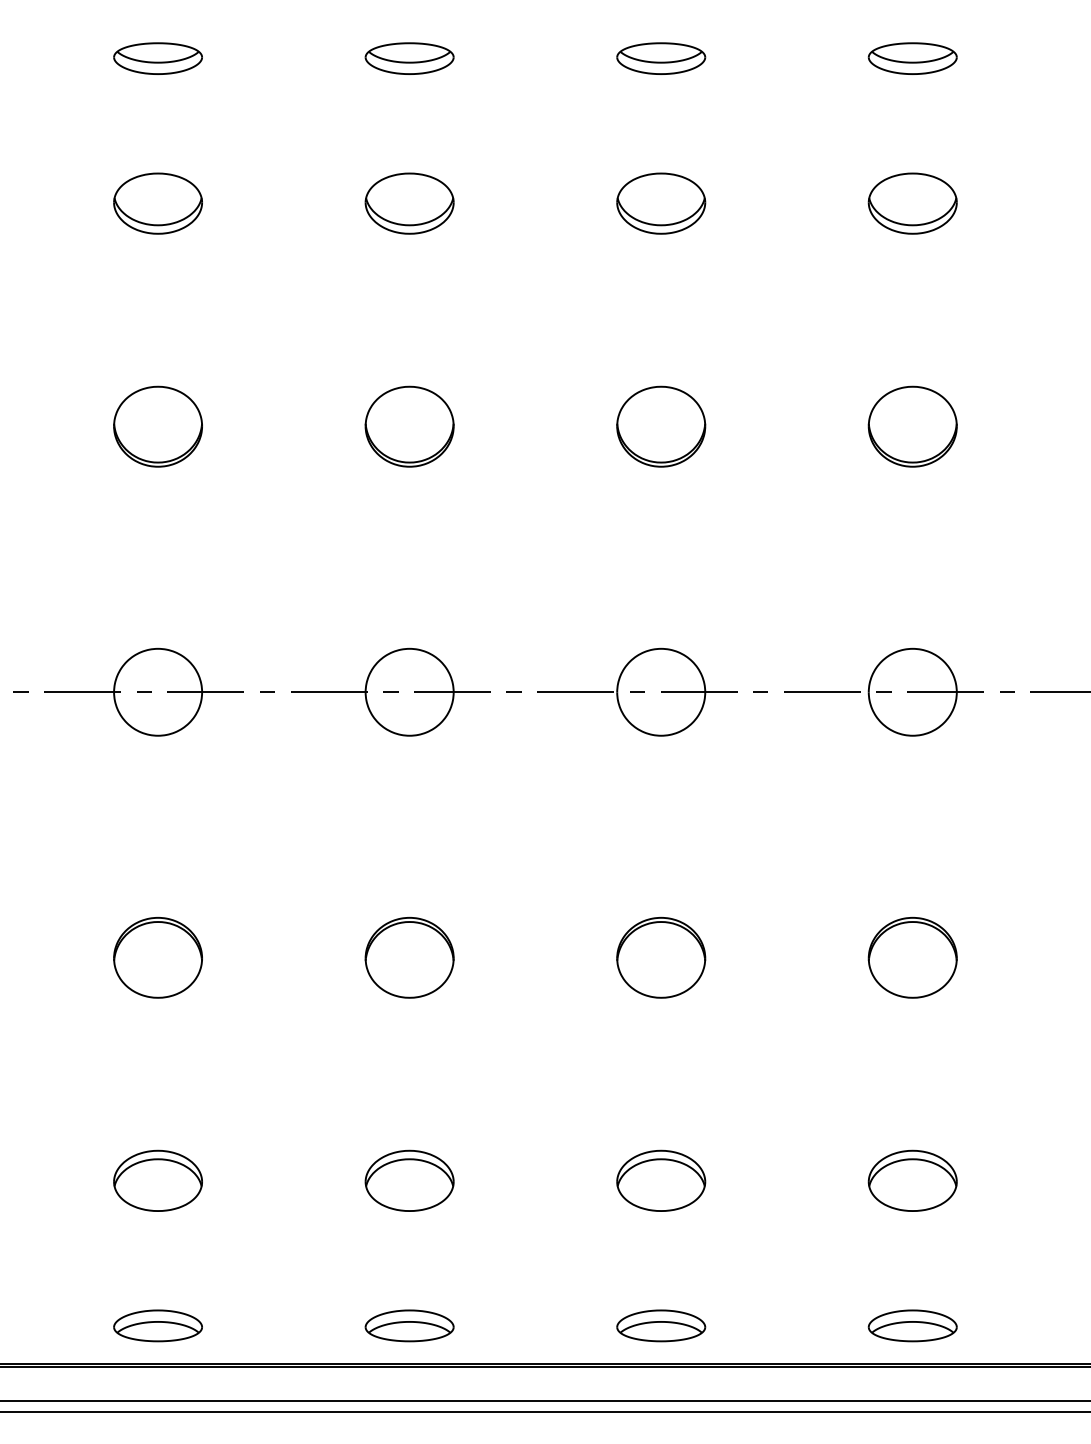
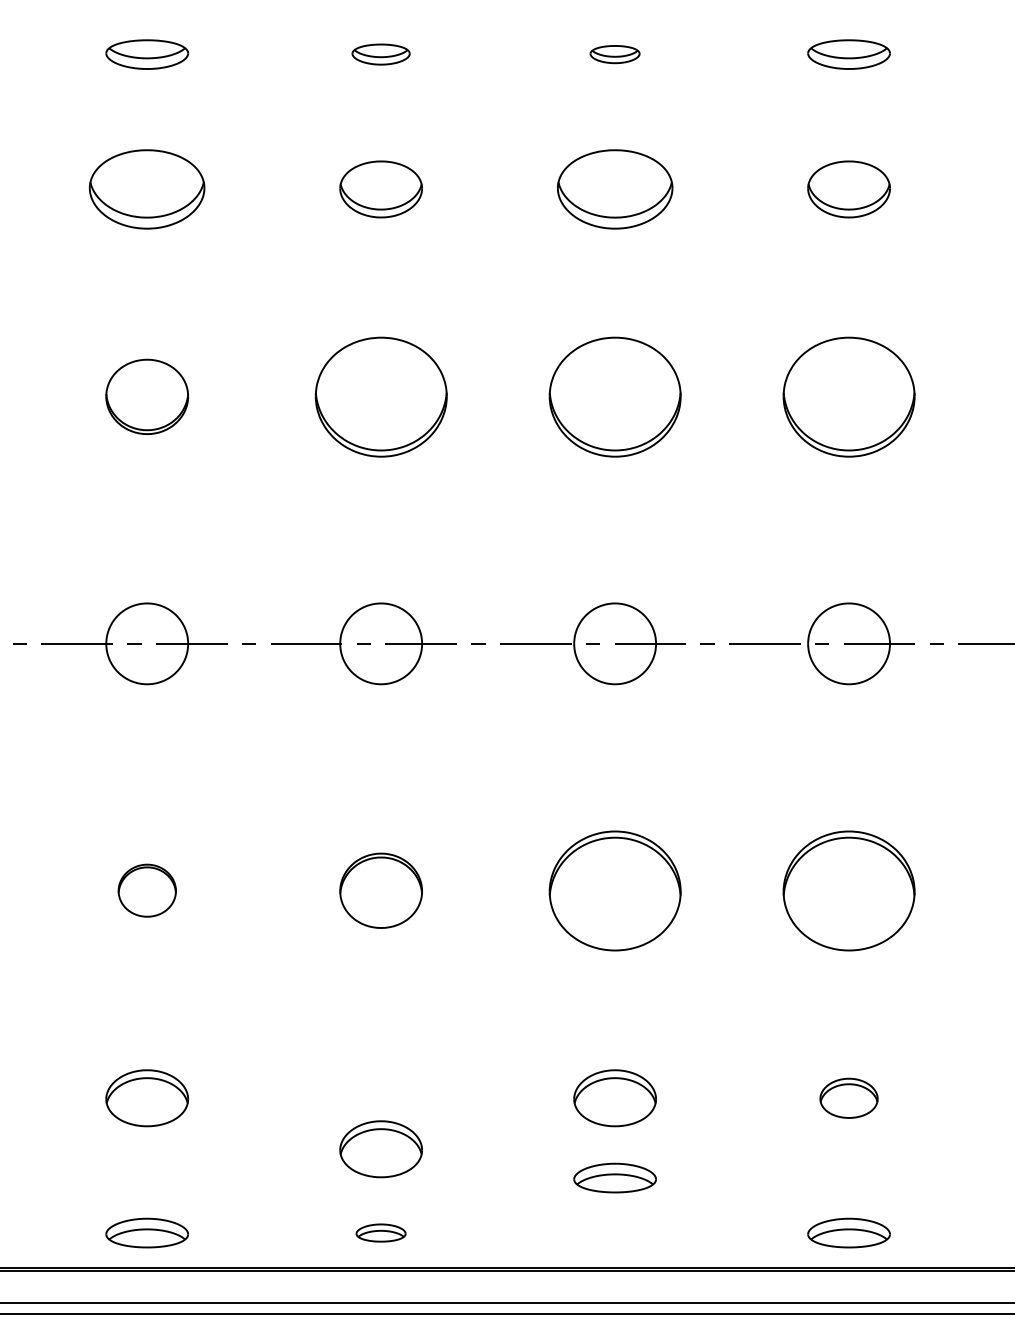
part: (408, 58) -> (380, 54), size x0.7
part: (660, 58) -> (614, 54), size x0.6
part: (158, 203) -> (147, 189), size x1.4
part: (660, 203) -> (614, 189), size x1.4
part: (408, 426) -> (380, 396), size x1.6
part: (660, 426) -> (614, 396), size x1.6
part: (912, 426) -> (848, 396), size x1.6
part: (158, 957) -> (147, 890), size x0.7
part: (660, 957) -> (614, 890), size x1.6
part: (912, 957) -> (848, 890), size x1.6
part: (408, 1181) -> (380, 1149), moved
part: (912, 1181) -> (848, 1098), size x0.7
part: (408, 1325) -> (380, 1232), size x0.6
part: (660, 1325) -> (614, 1177), moved

